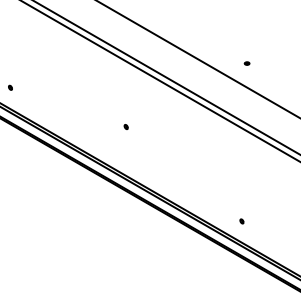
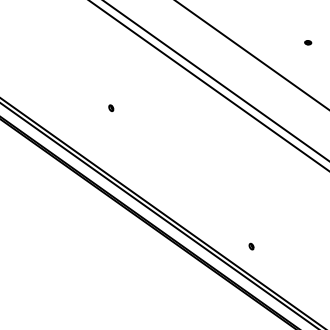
part: (246, 63) -> (307, 42), moved

